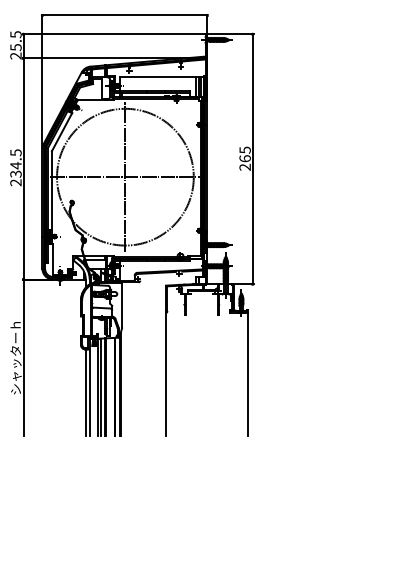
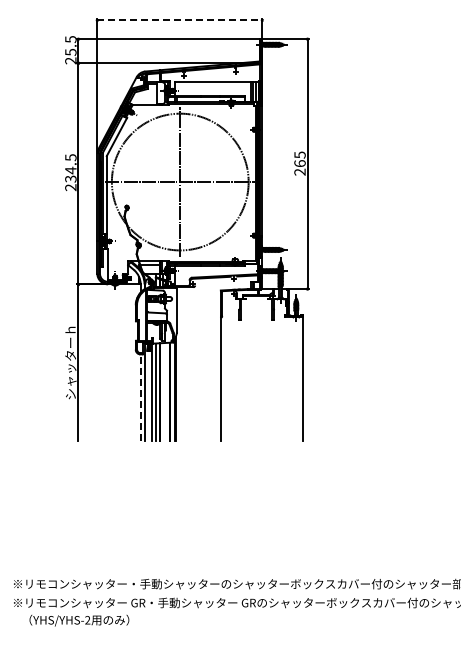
line: (124, 15) -> (179, 20), solid -> dashed
line: (85, 392) -> (140, 397), solid -> dashed

